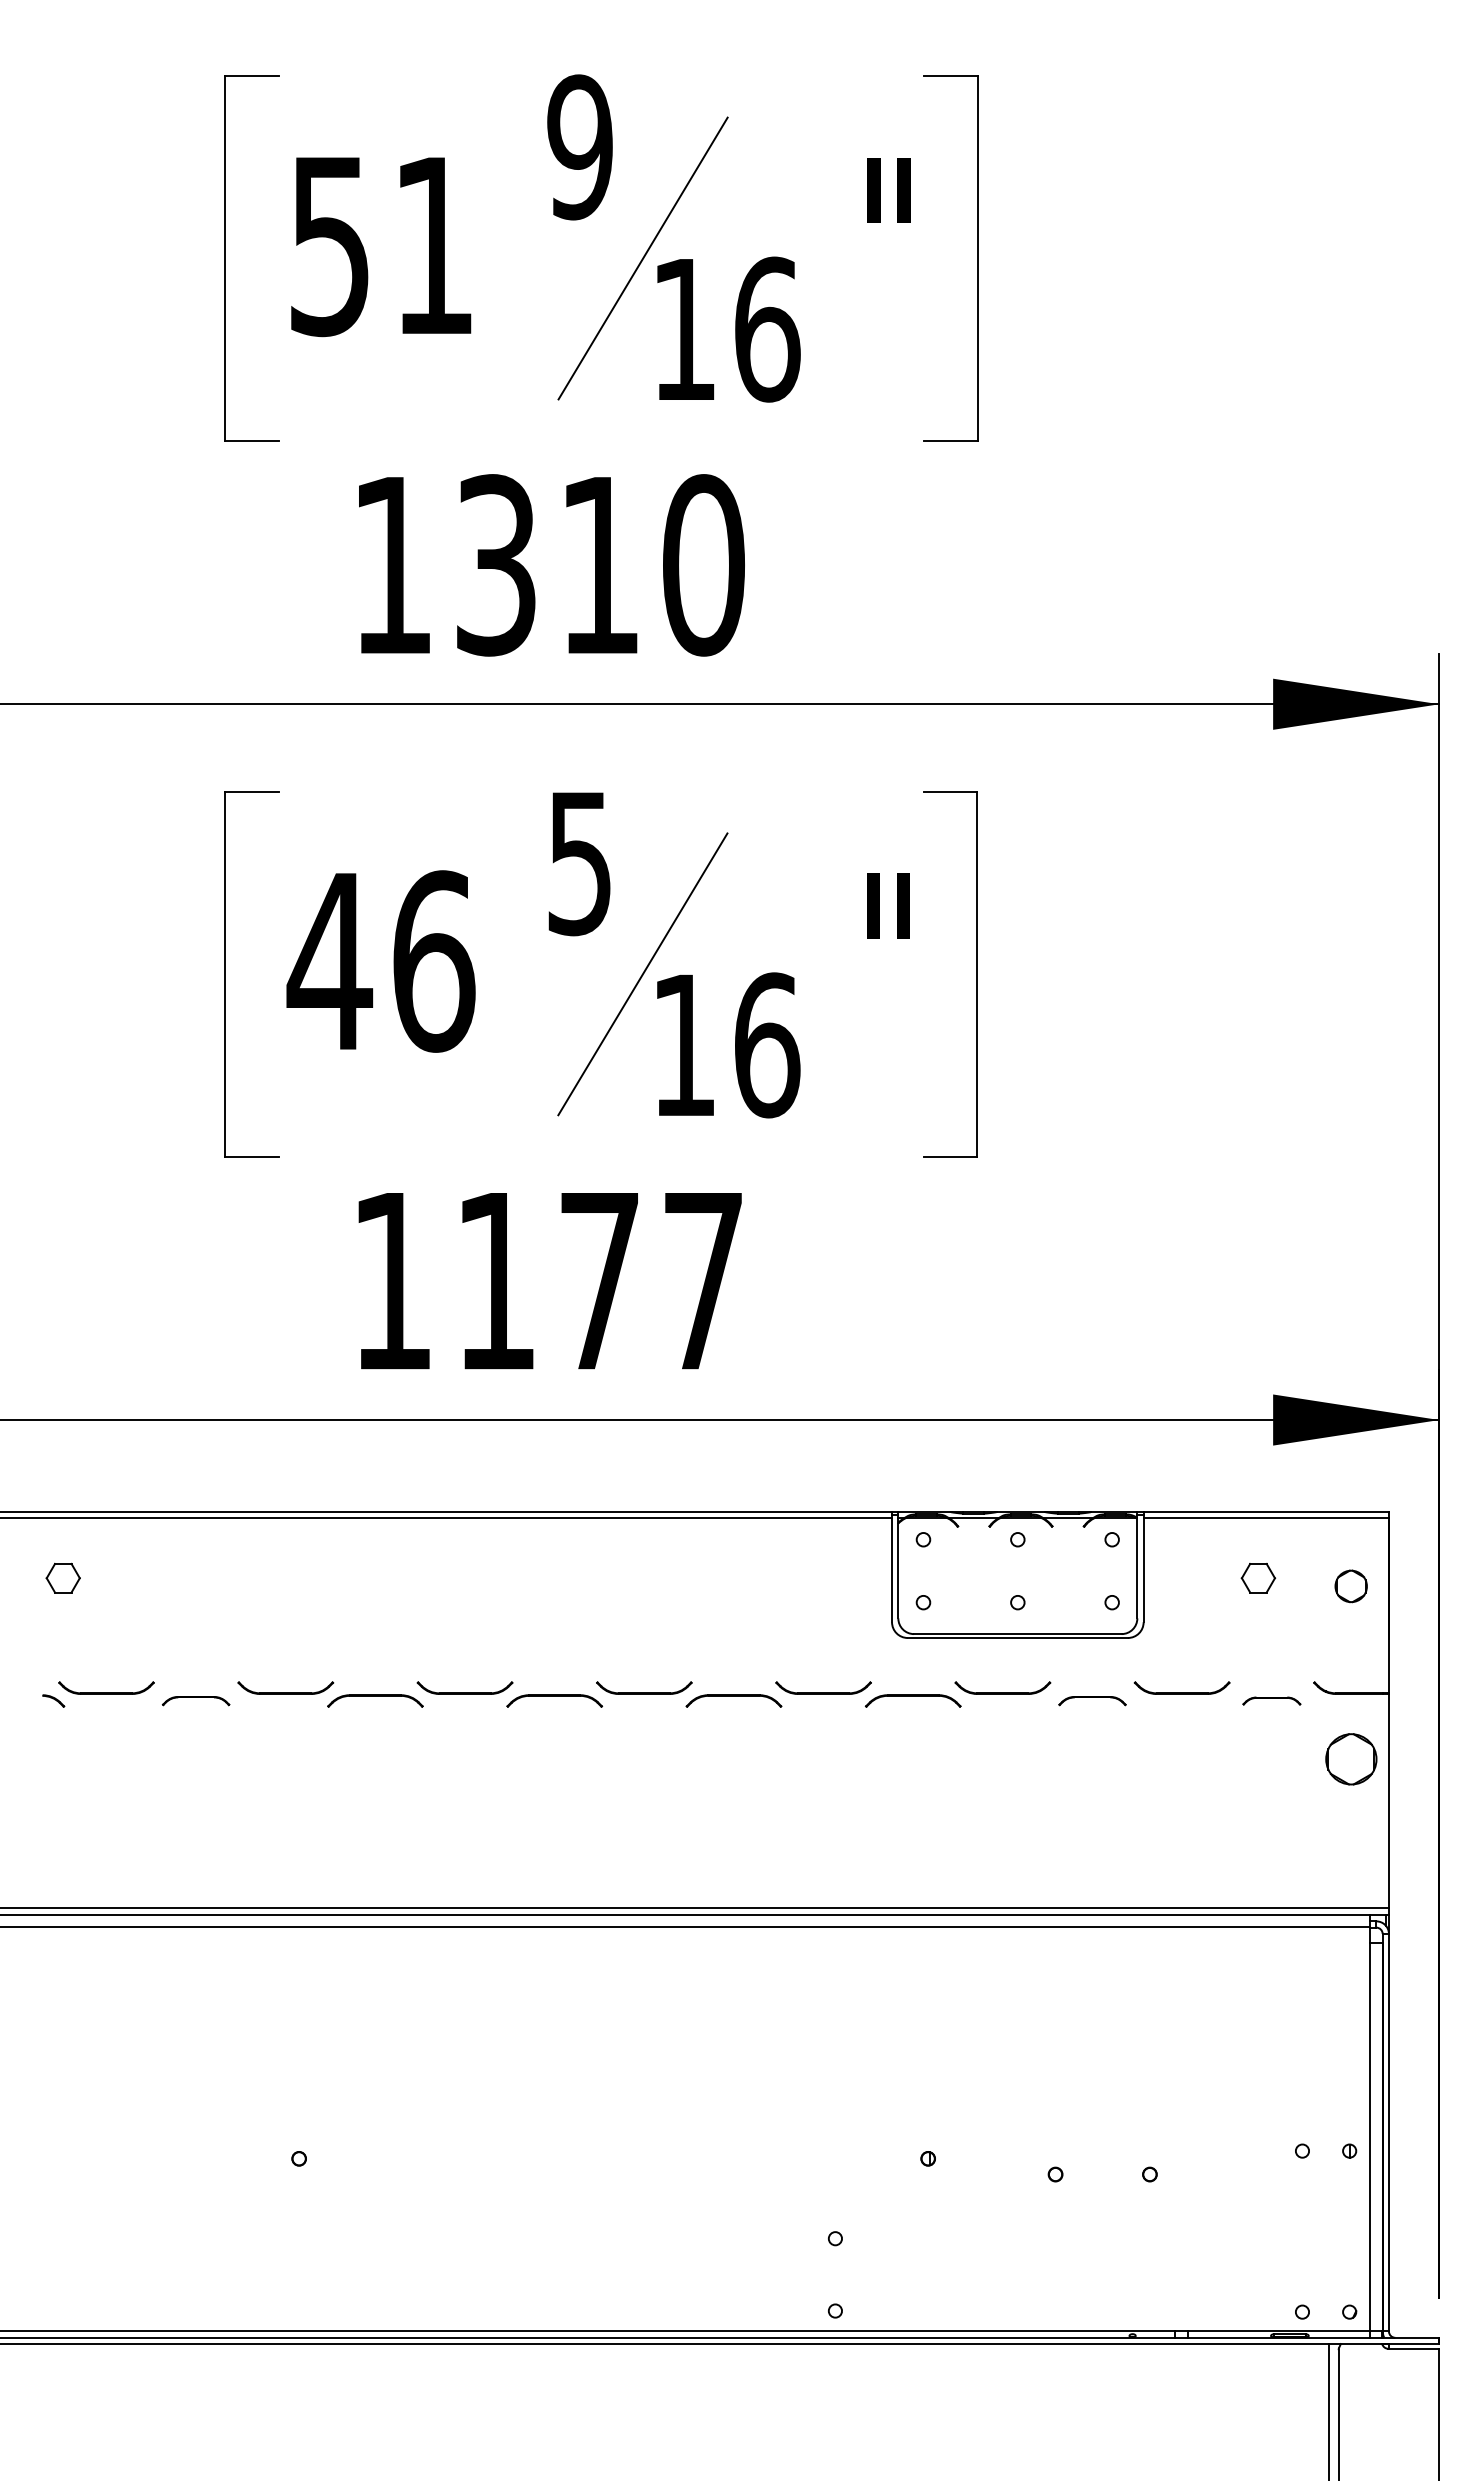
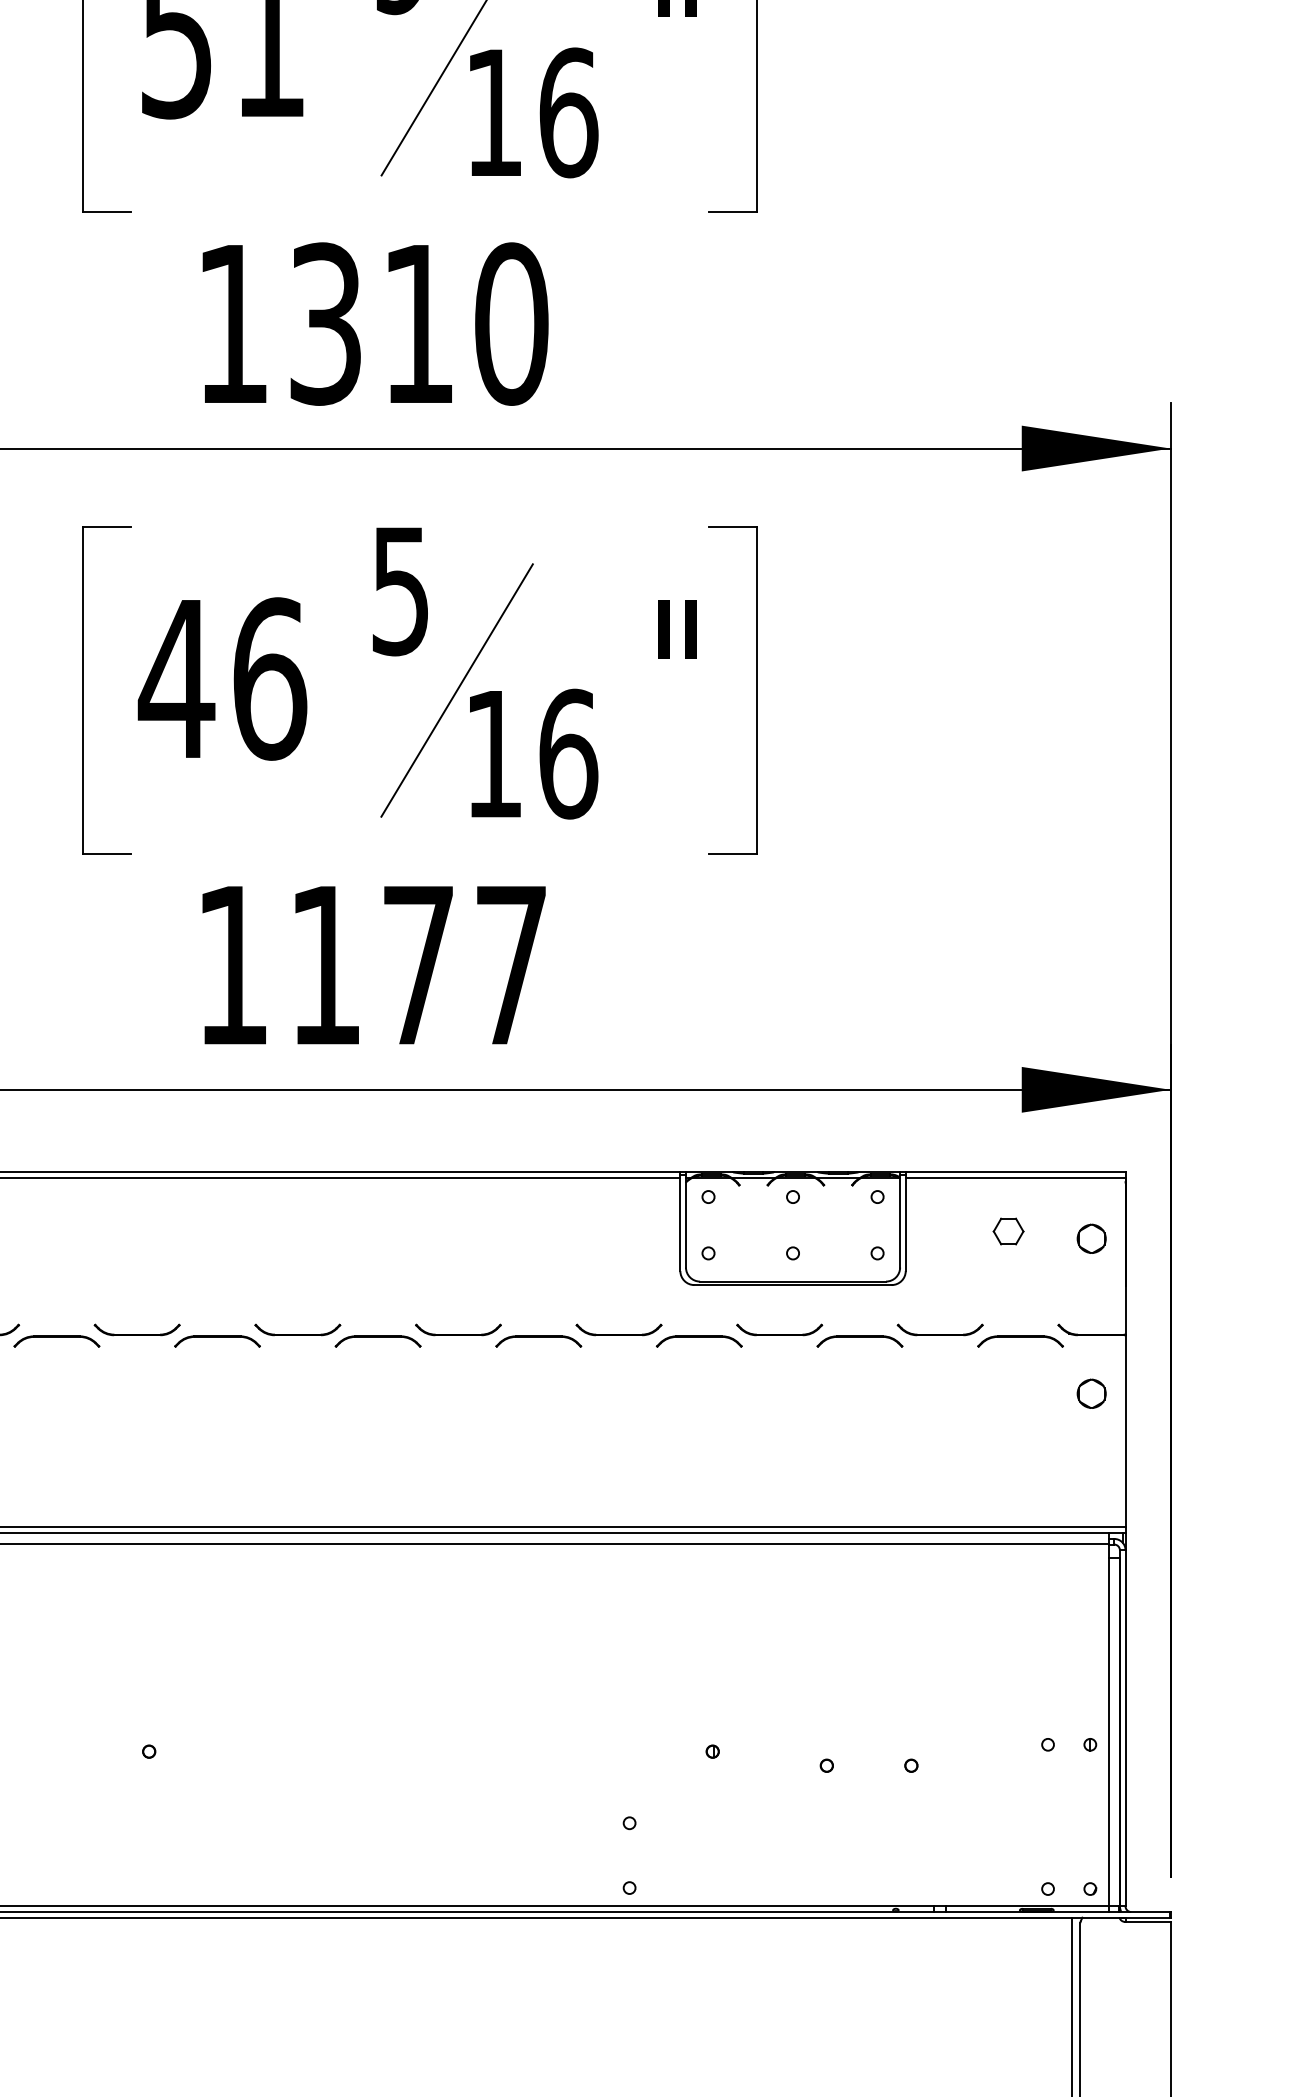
part: (195, 1700) -> (56, 1341), size x1.43
part: (1092, 1700) -> (859, 1341), size x1.43
part: (1271, 1700) -> (1020, 1341), size x1.67
part: (1350, 1759) -> (1091, 1393), size x0.62

